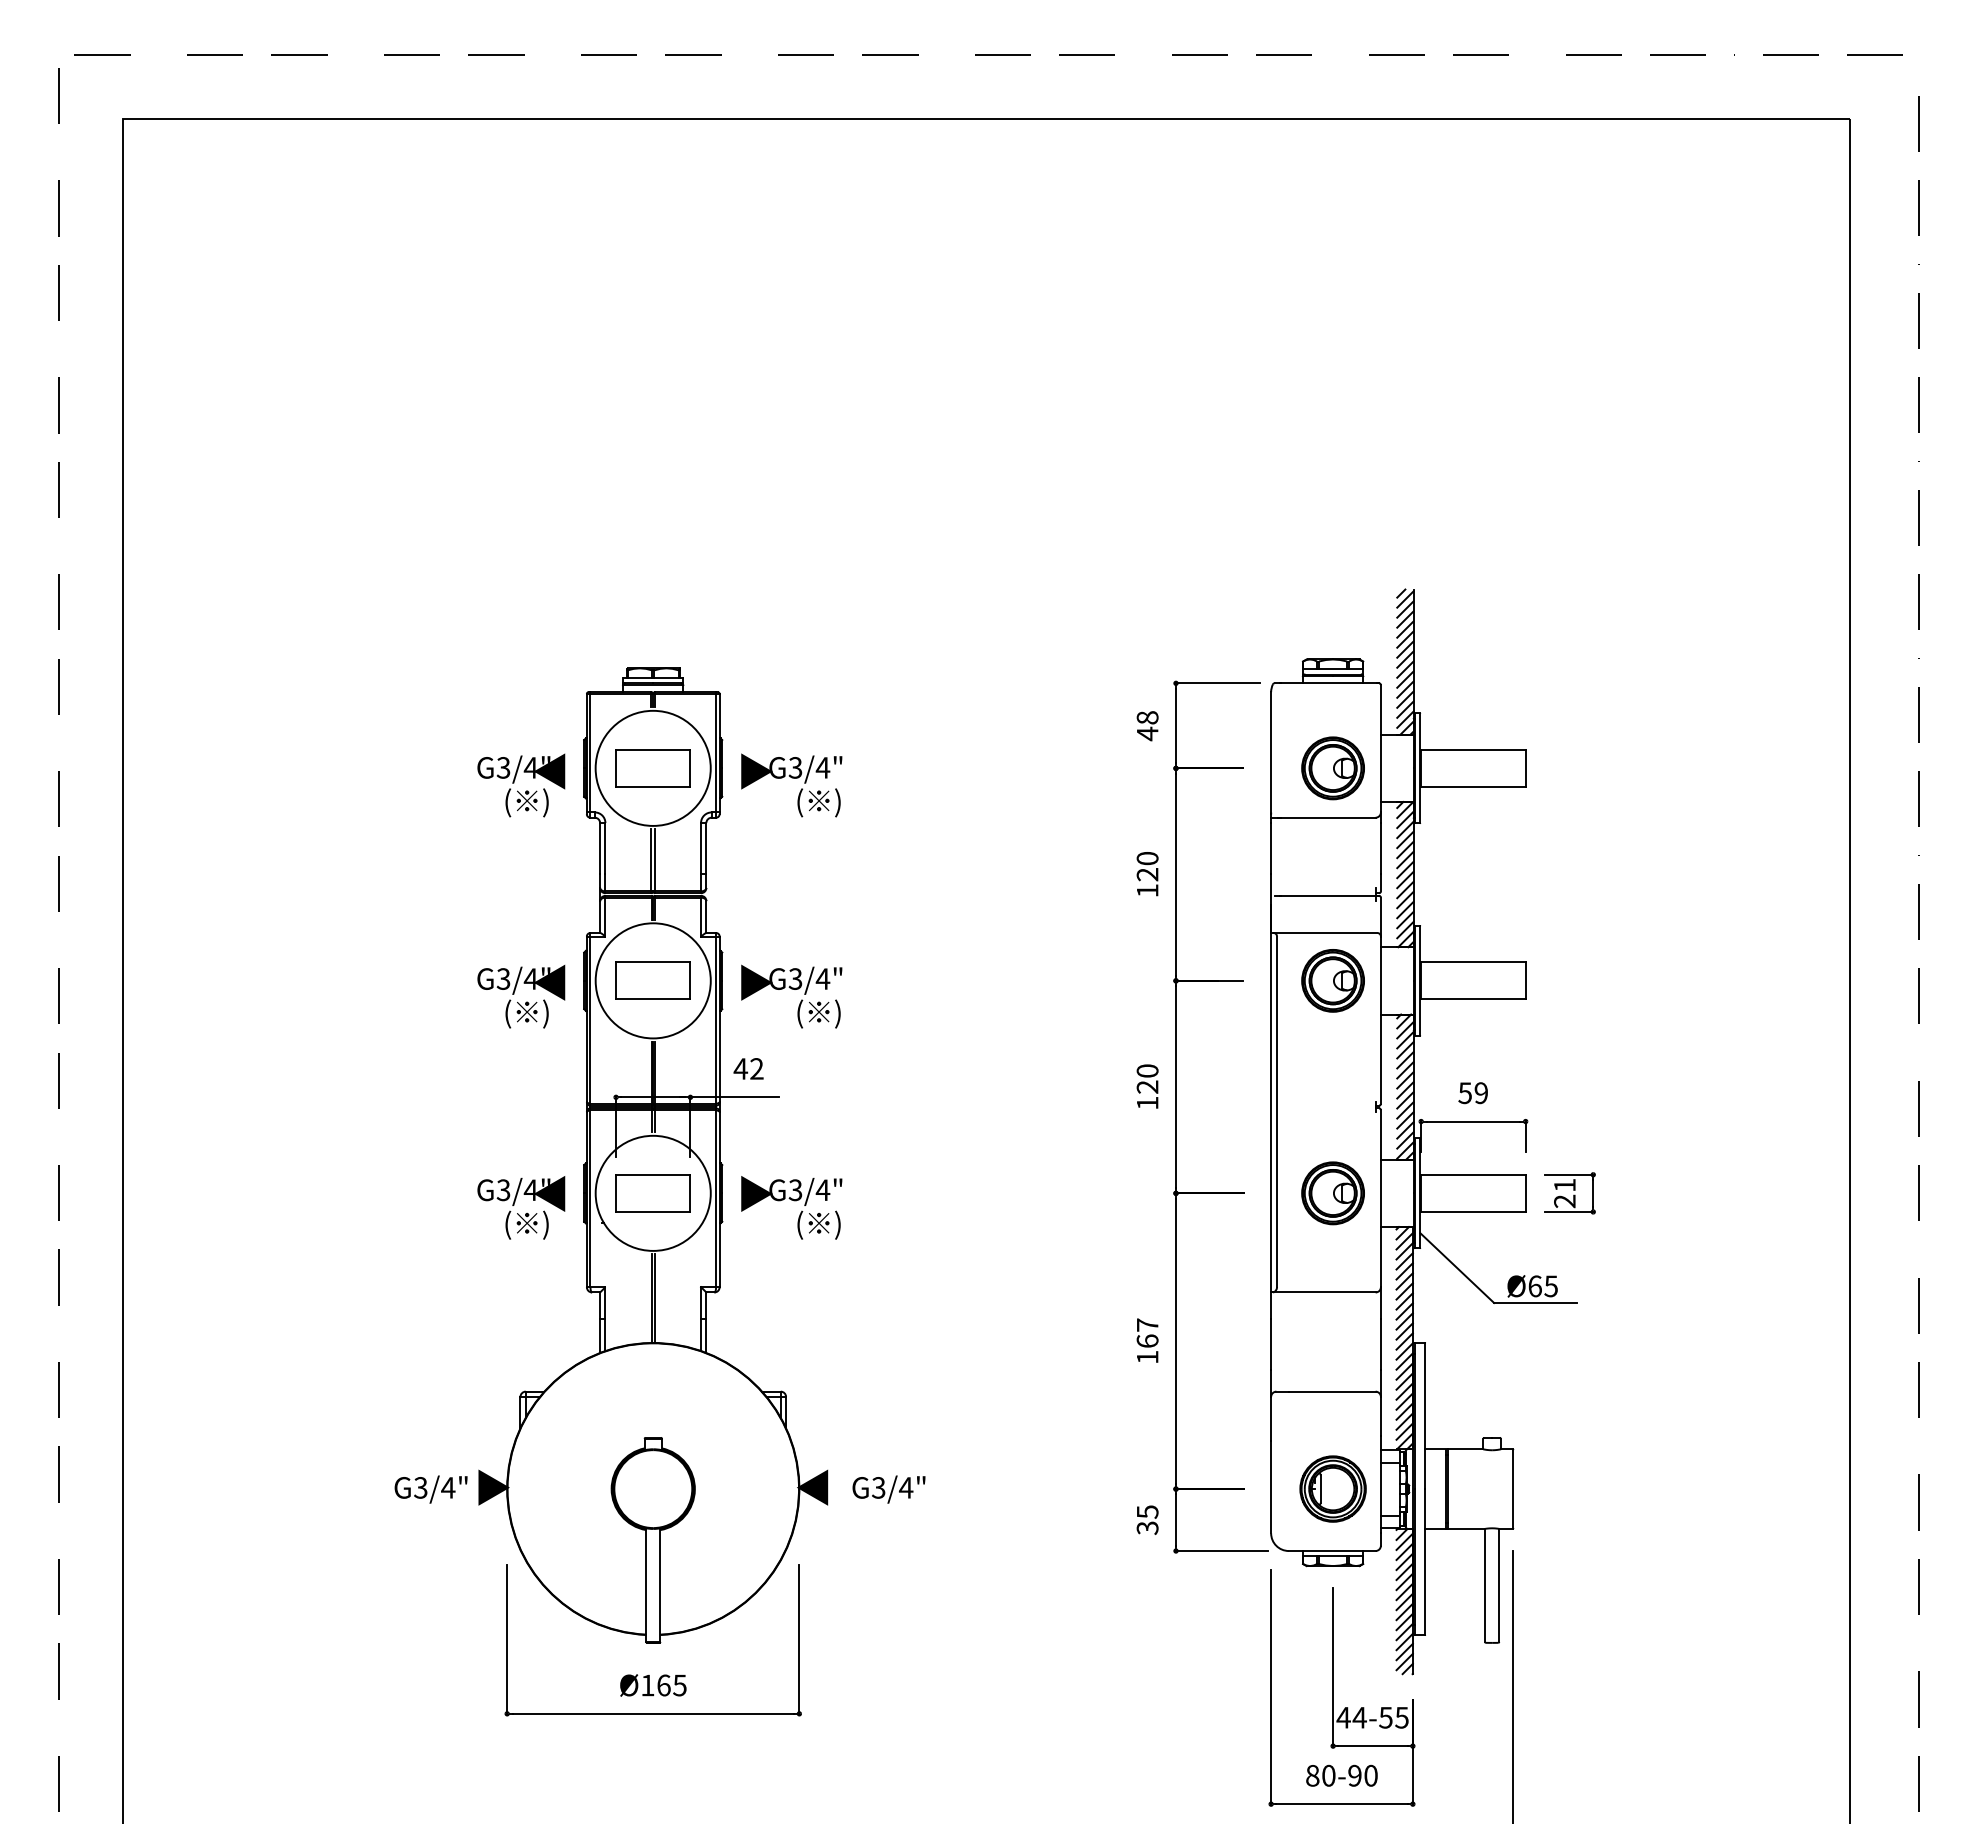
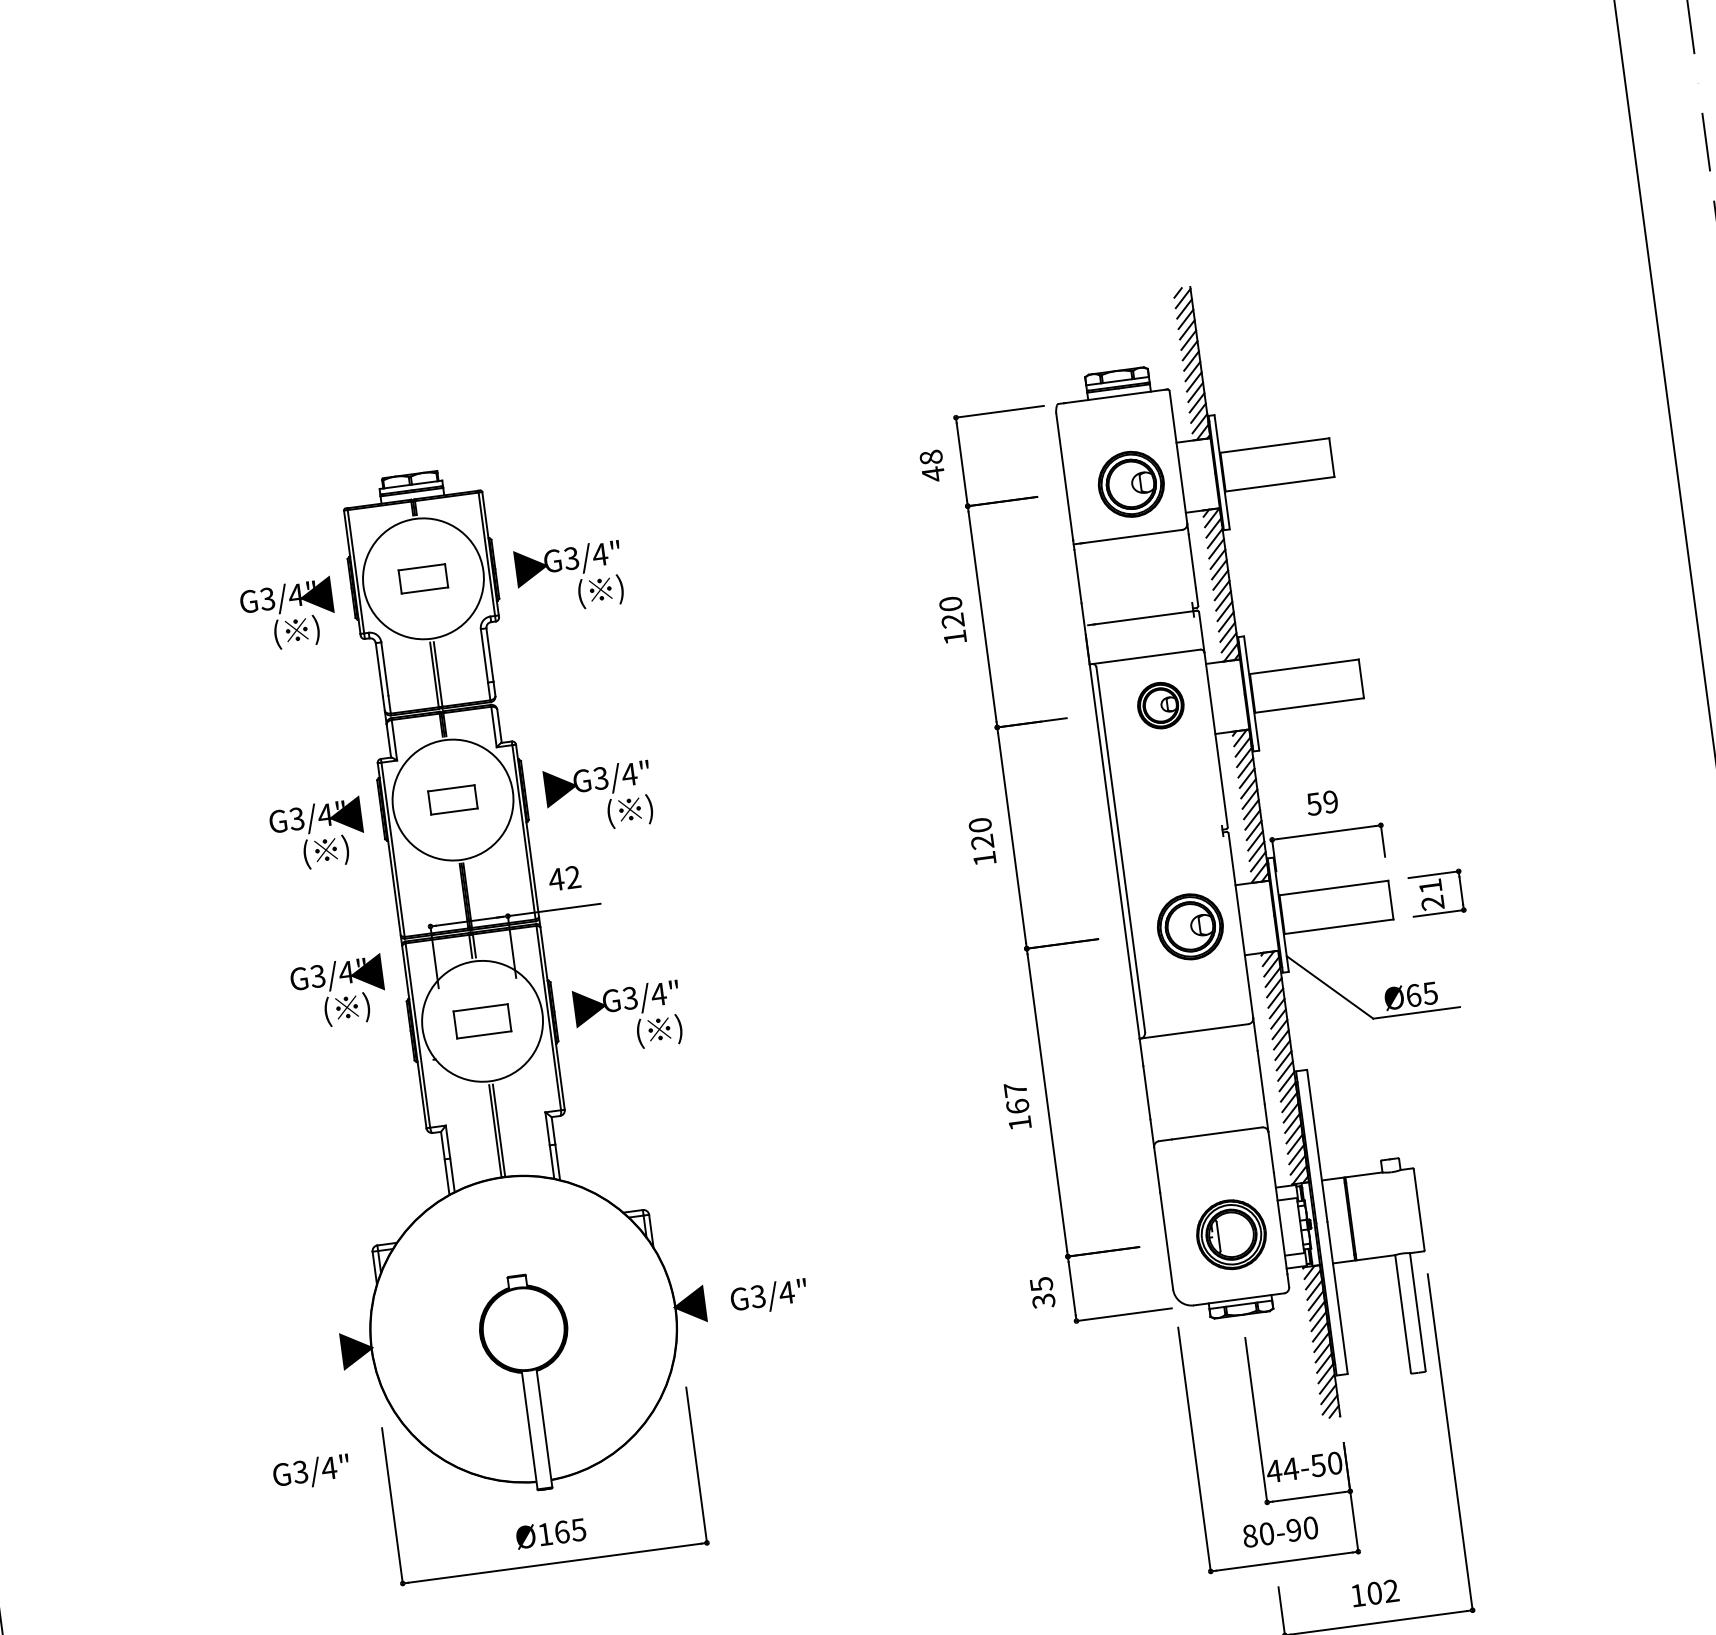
part: (652, 768) -> (422, 579), size x0.6
part: (652, 980) -> (452, 799), size x0.6
part: (1332, 980) -> (1160, 705), size x0.7
part: (652, 1193) -> (481, 1021), size x0.7
text: (521, 1207) -> (339, 991), moved
text: (430, 1489) -> (310, 1472), moved
text: (1401, 1717) -> (1334, 1463), 44-55 -> 44-50

